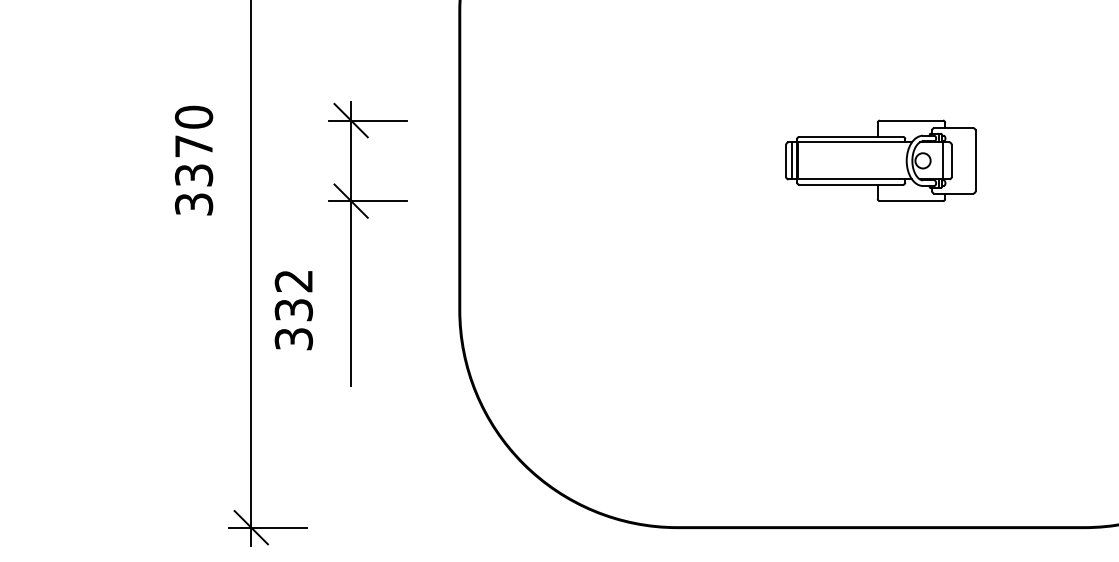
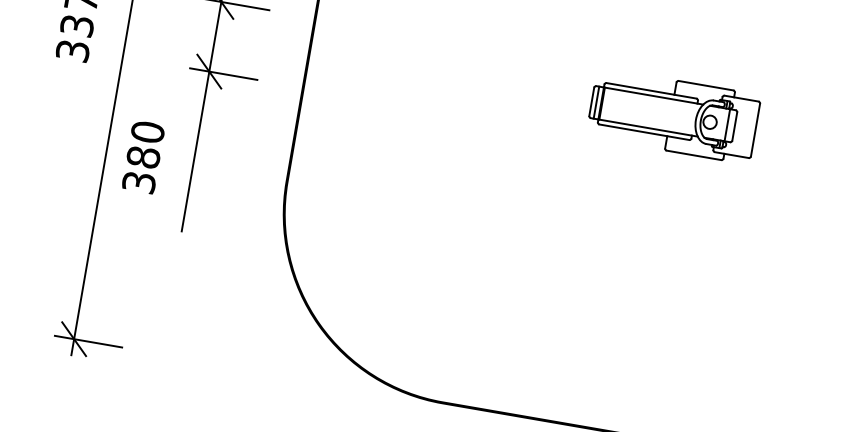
text: (293, 295) -> (145, 144), 332 -> 380

